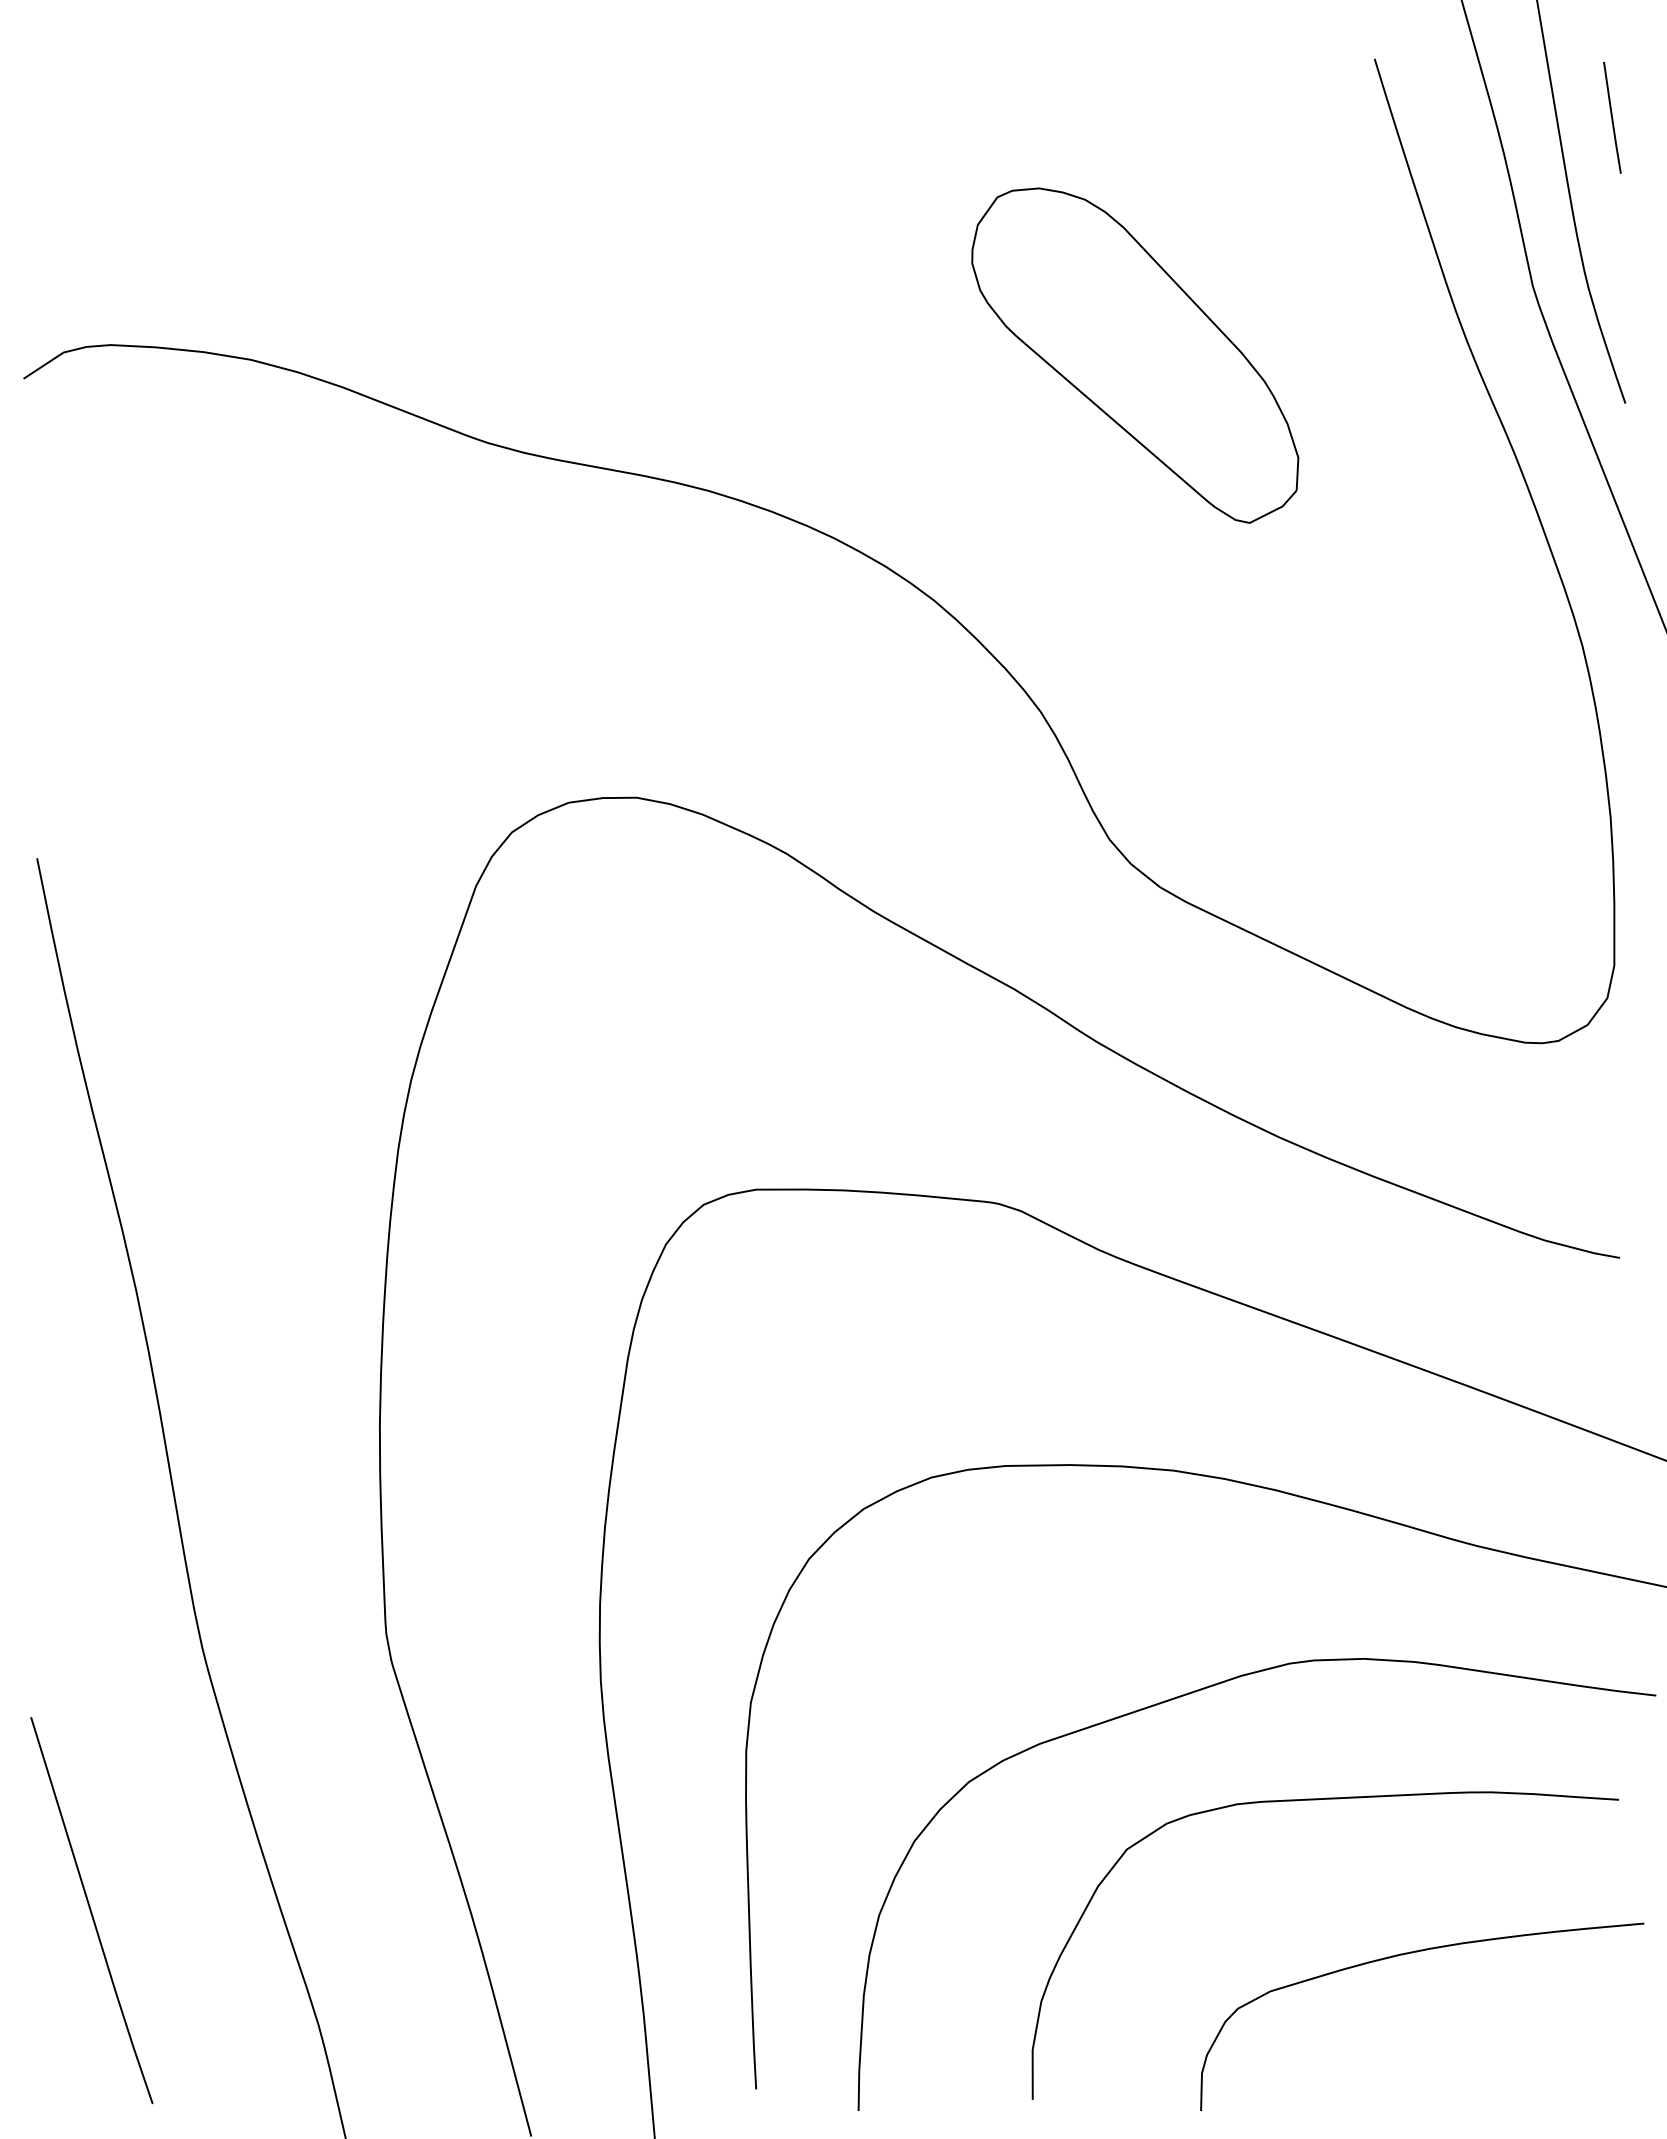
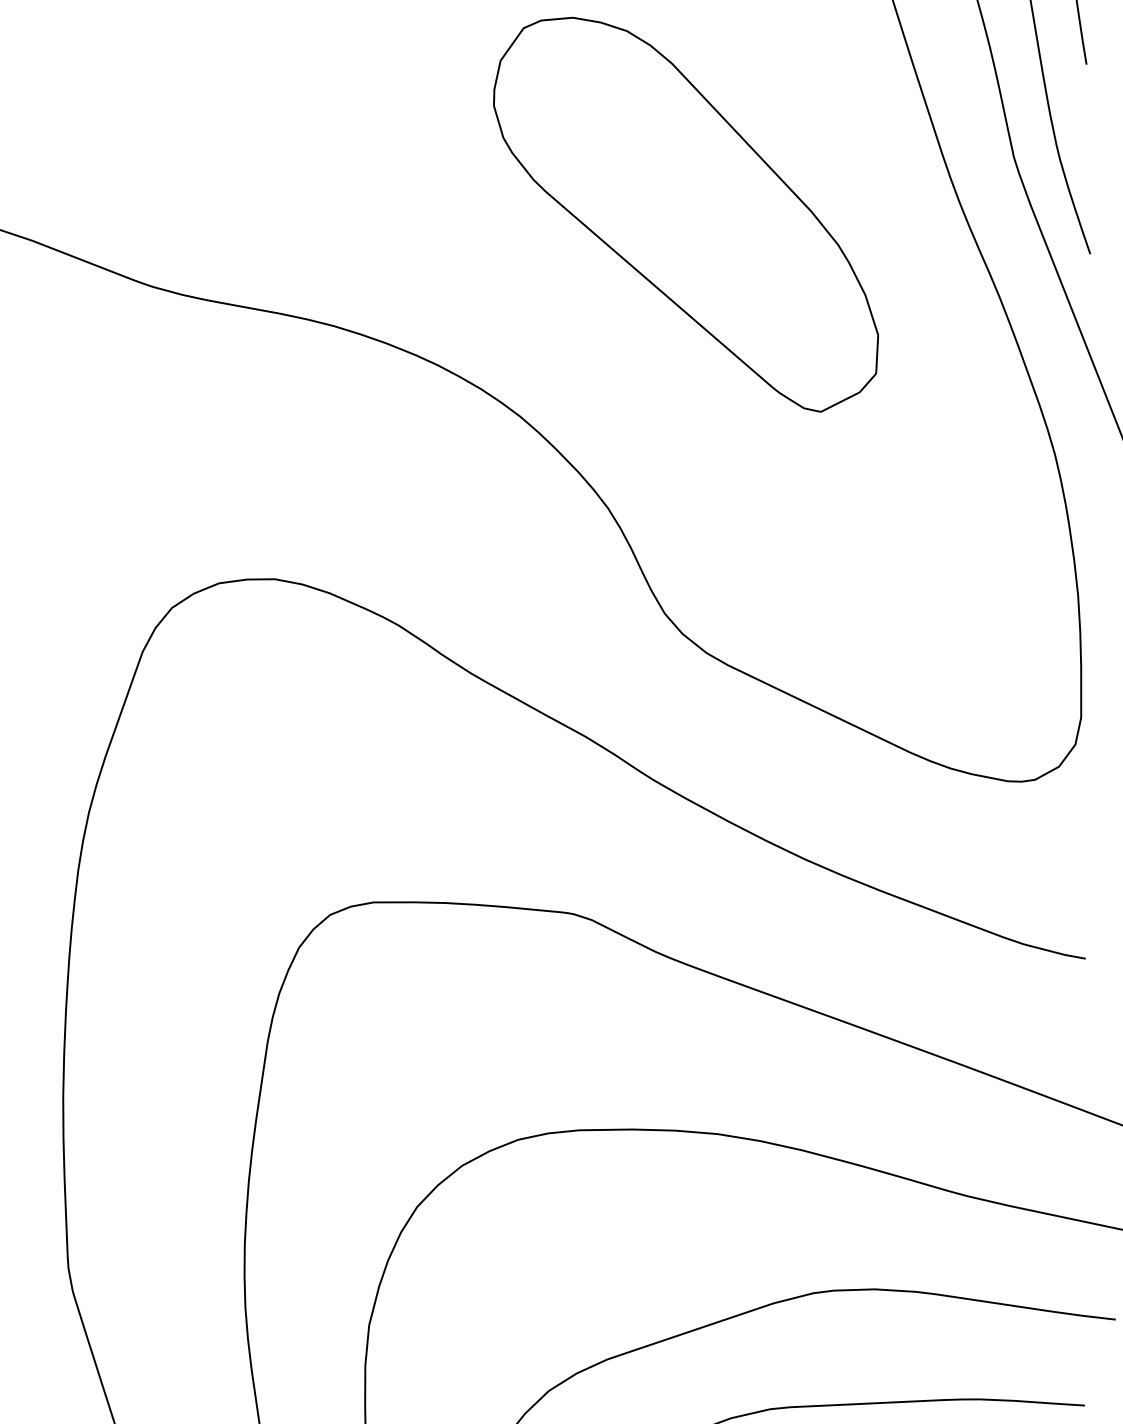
part: (1135, 355) -> (686, 214), size x1.43

